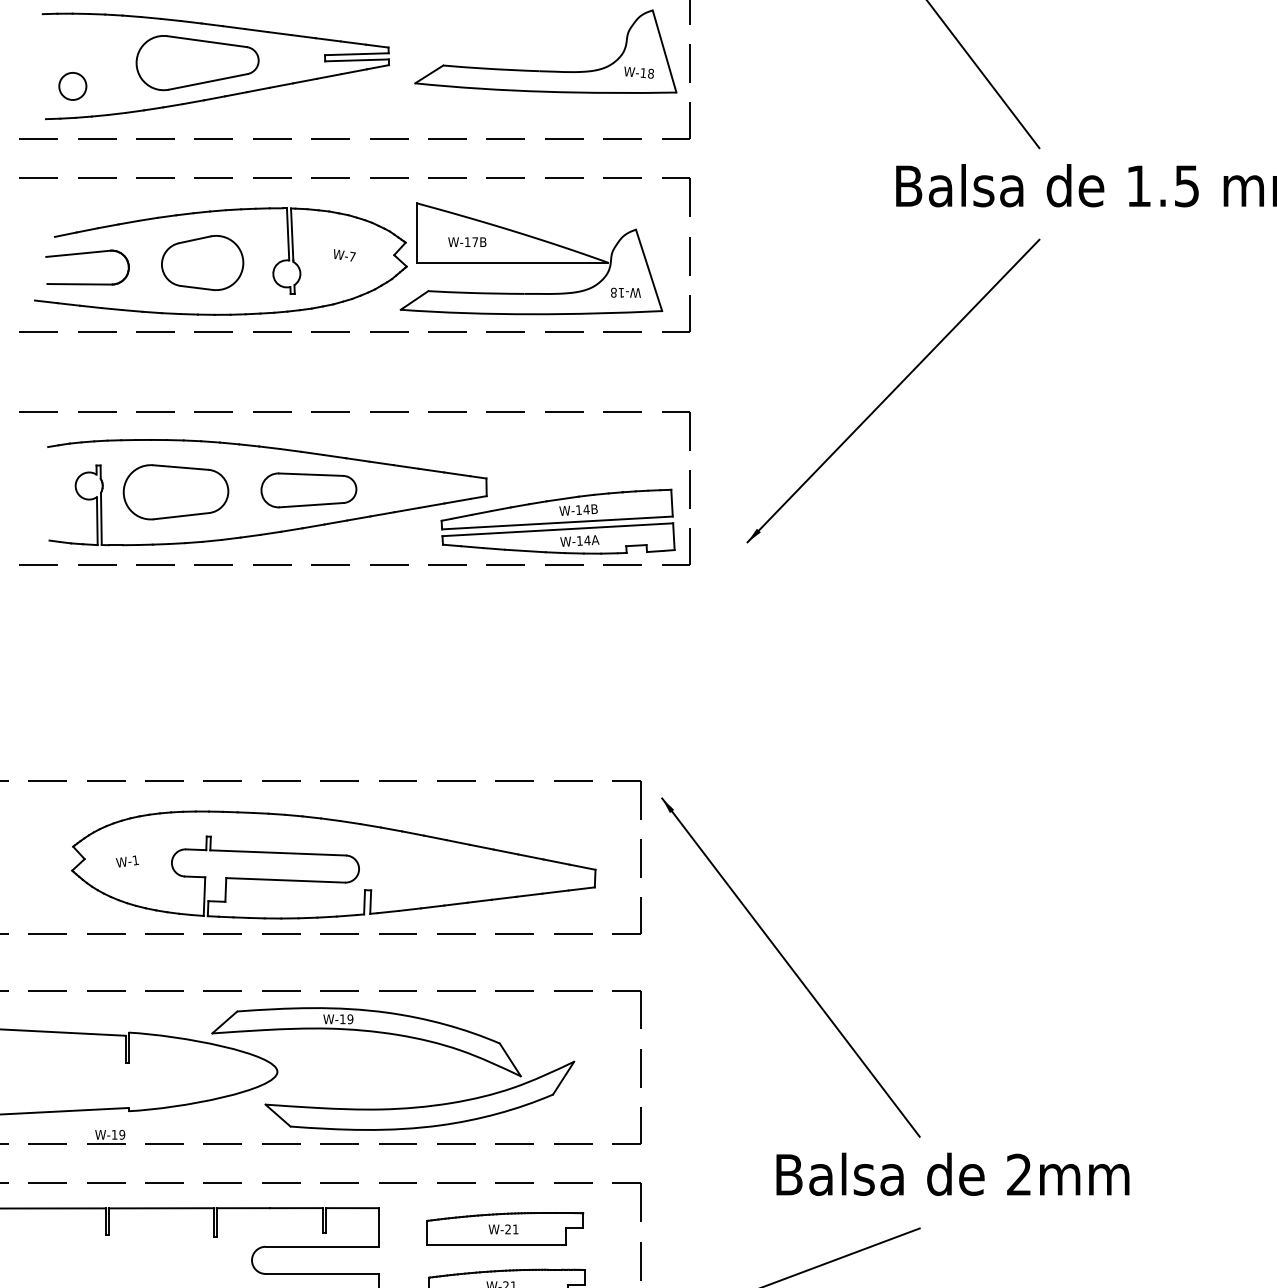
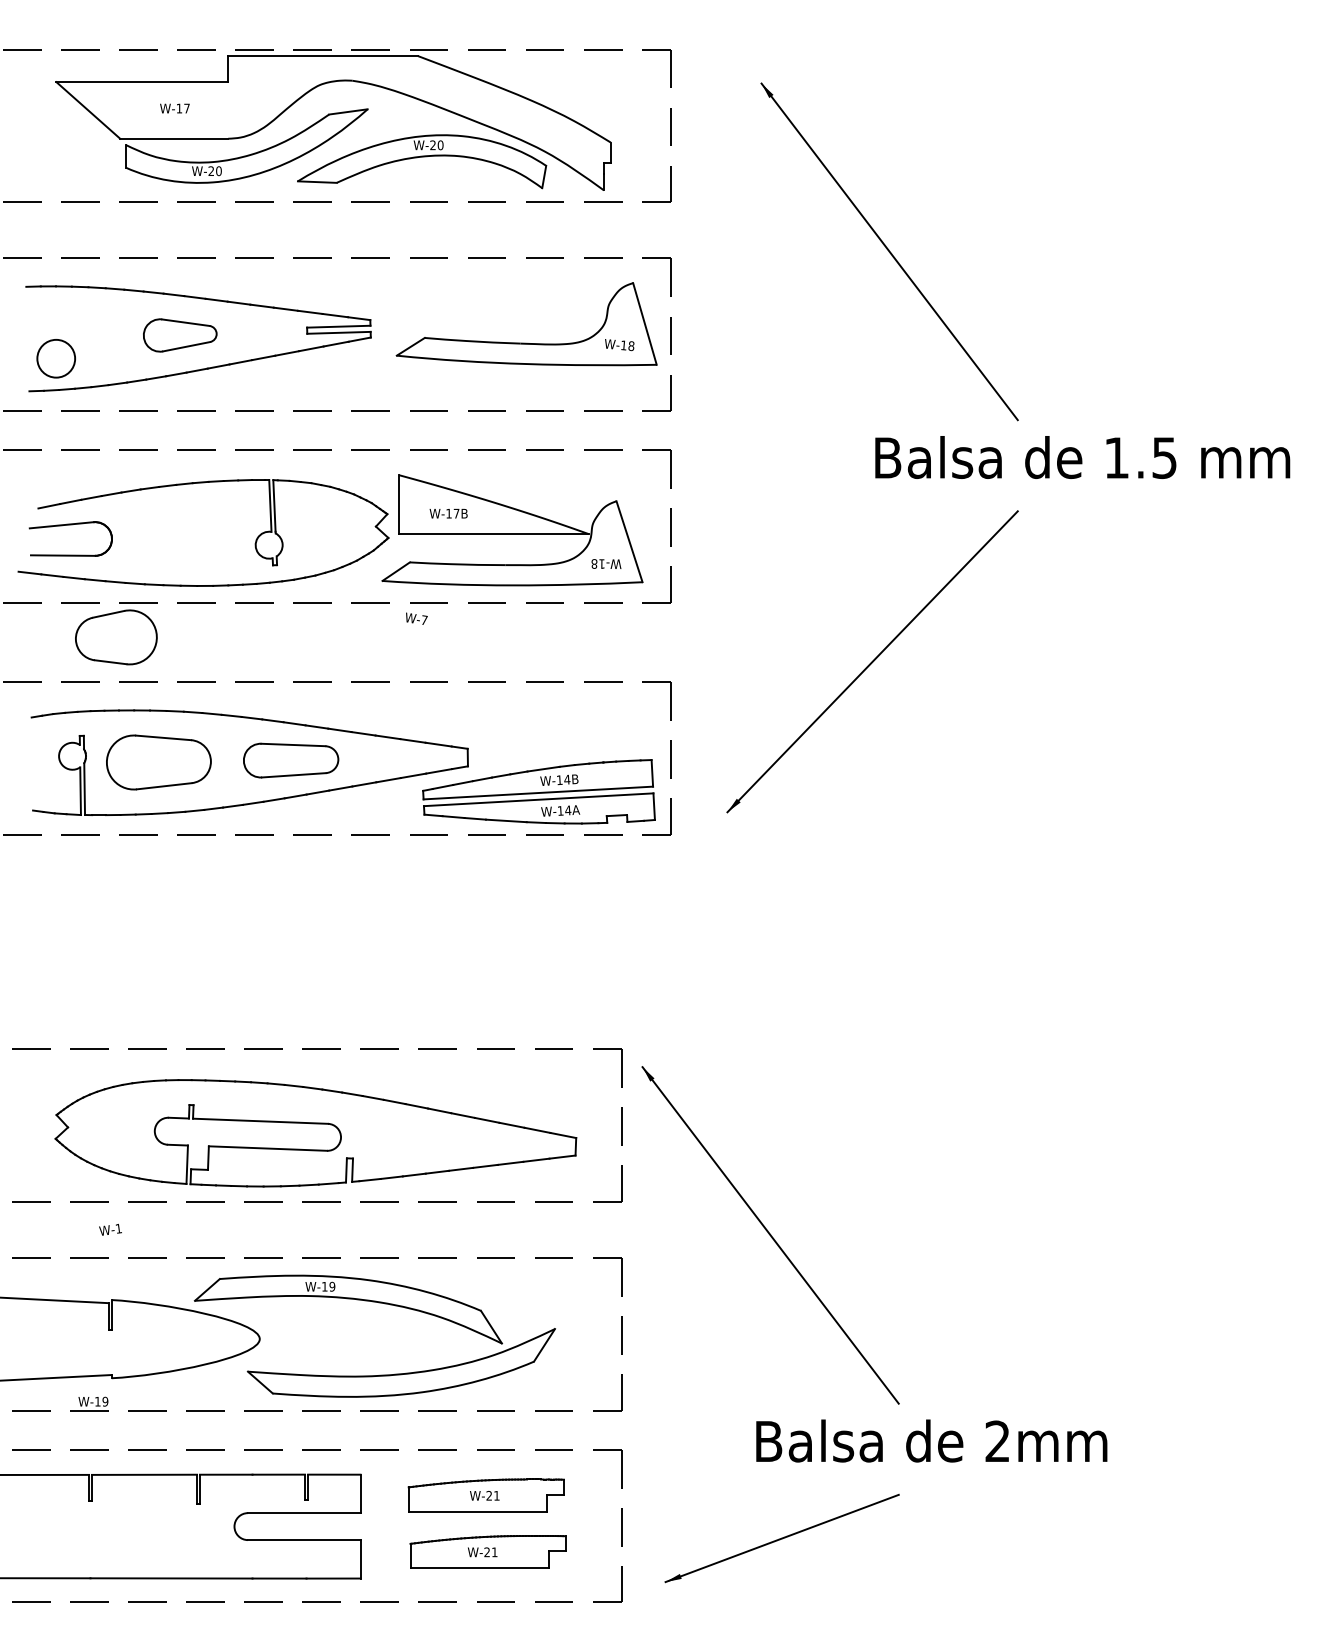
part: (196, 63) -> (179, 335), size x0.6
circle: (72, 86) -> (55, 358), size x1.4
text: (344, 255) -> (416, 618), moved
part: (202, 263) -> (116, 637), moved
text: (127, 861) -> (110, 1229), moved

